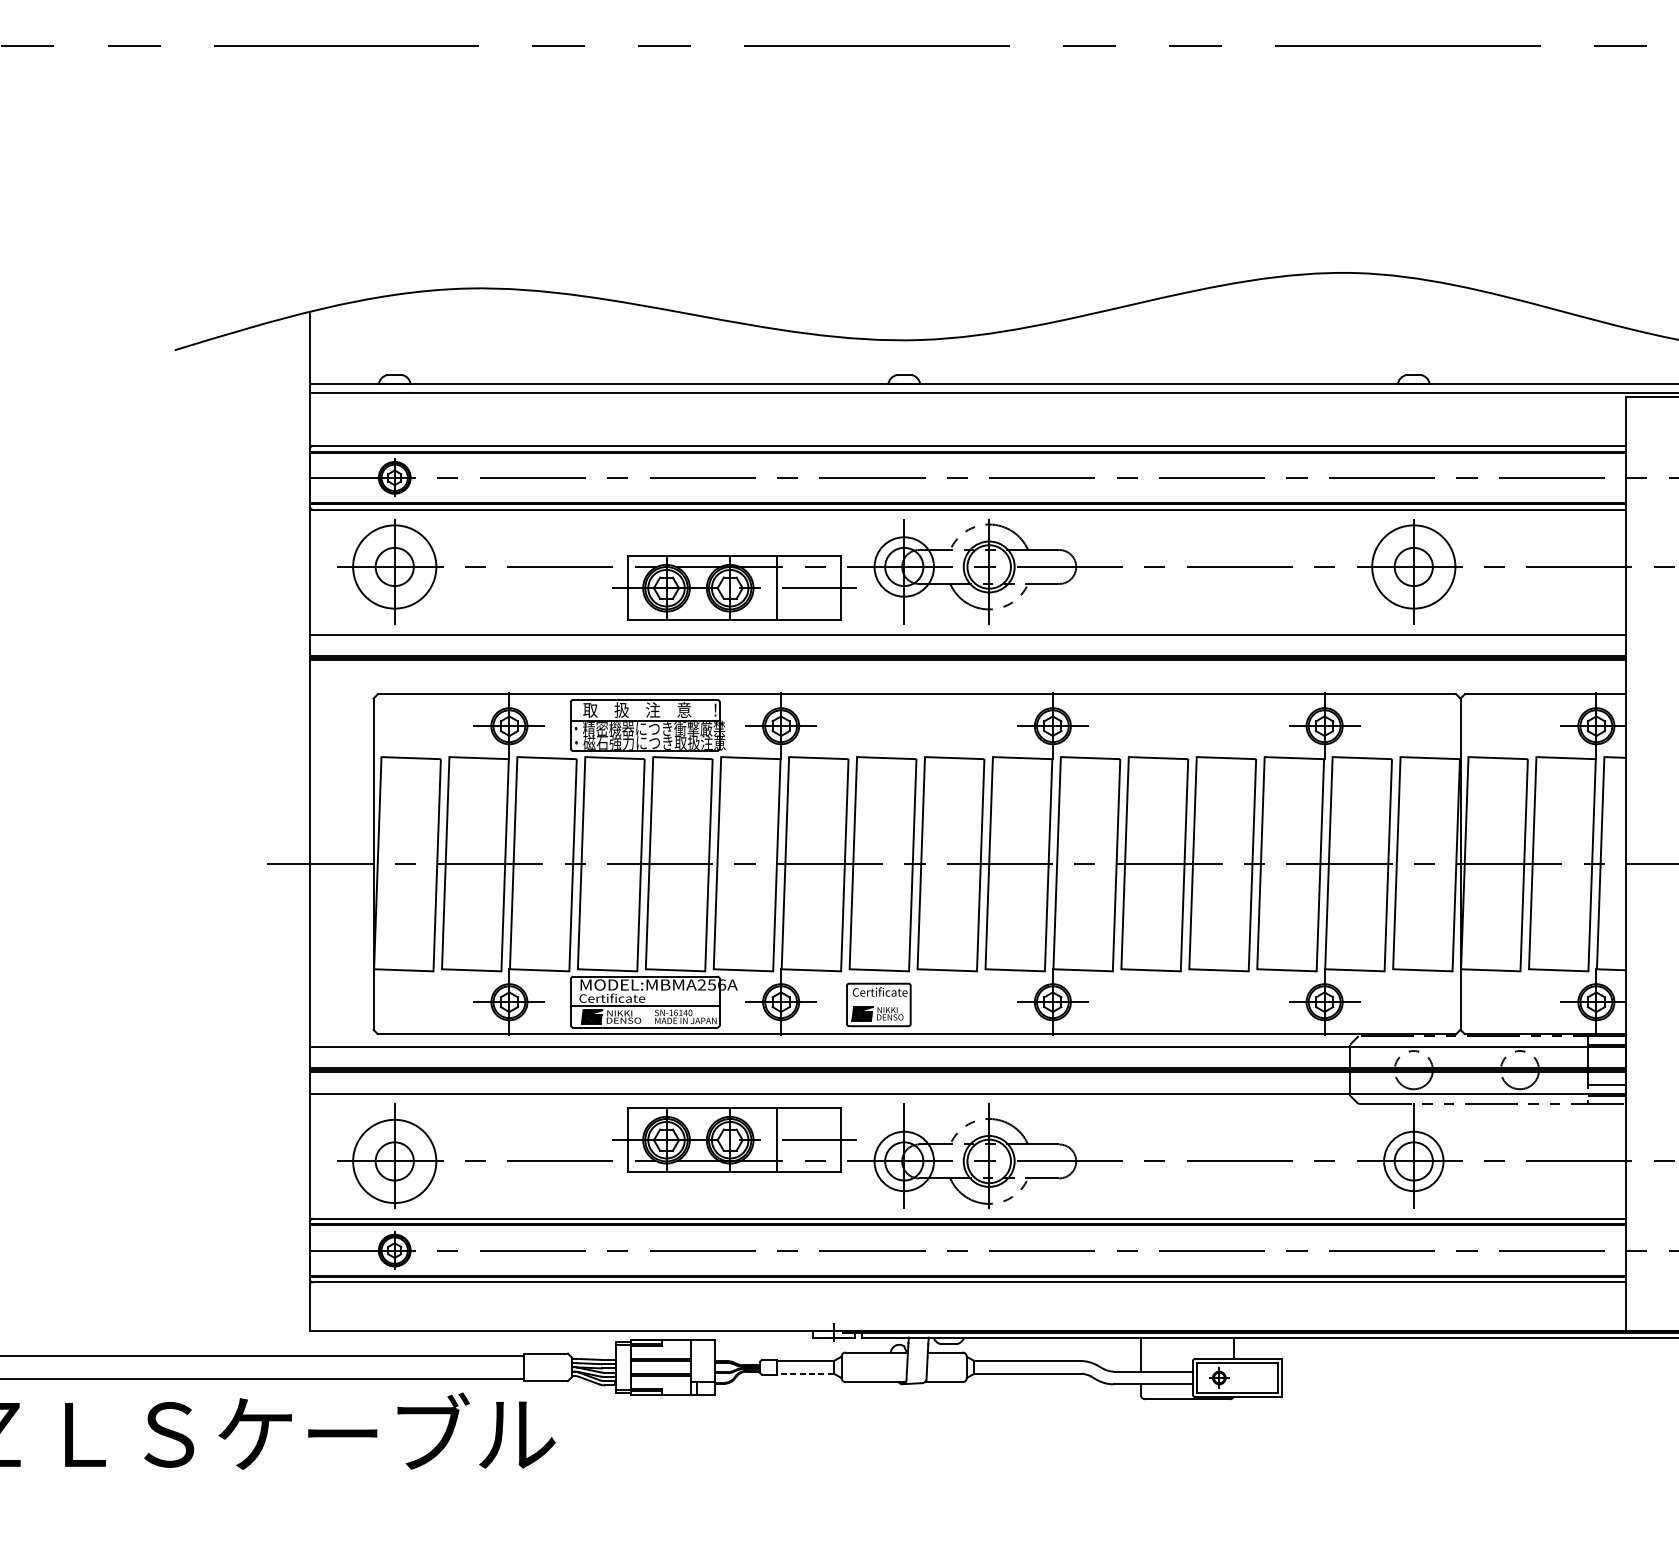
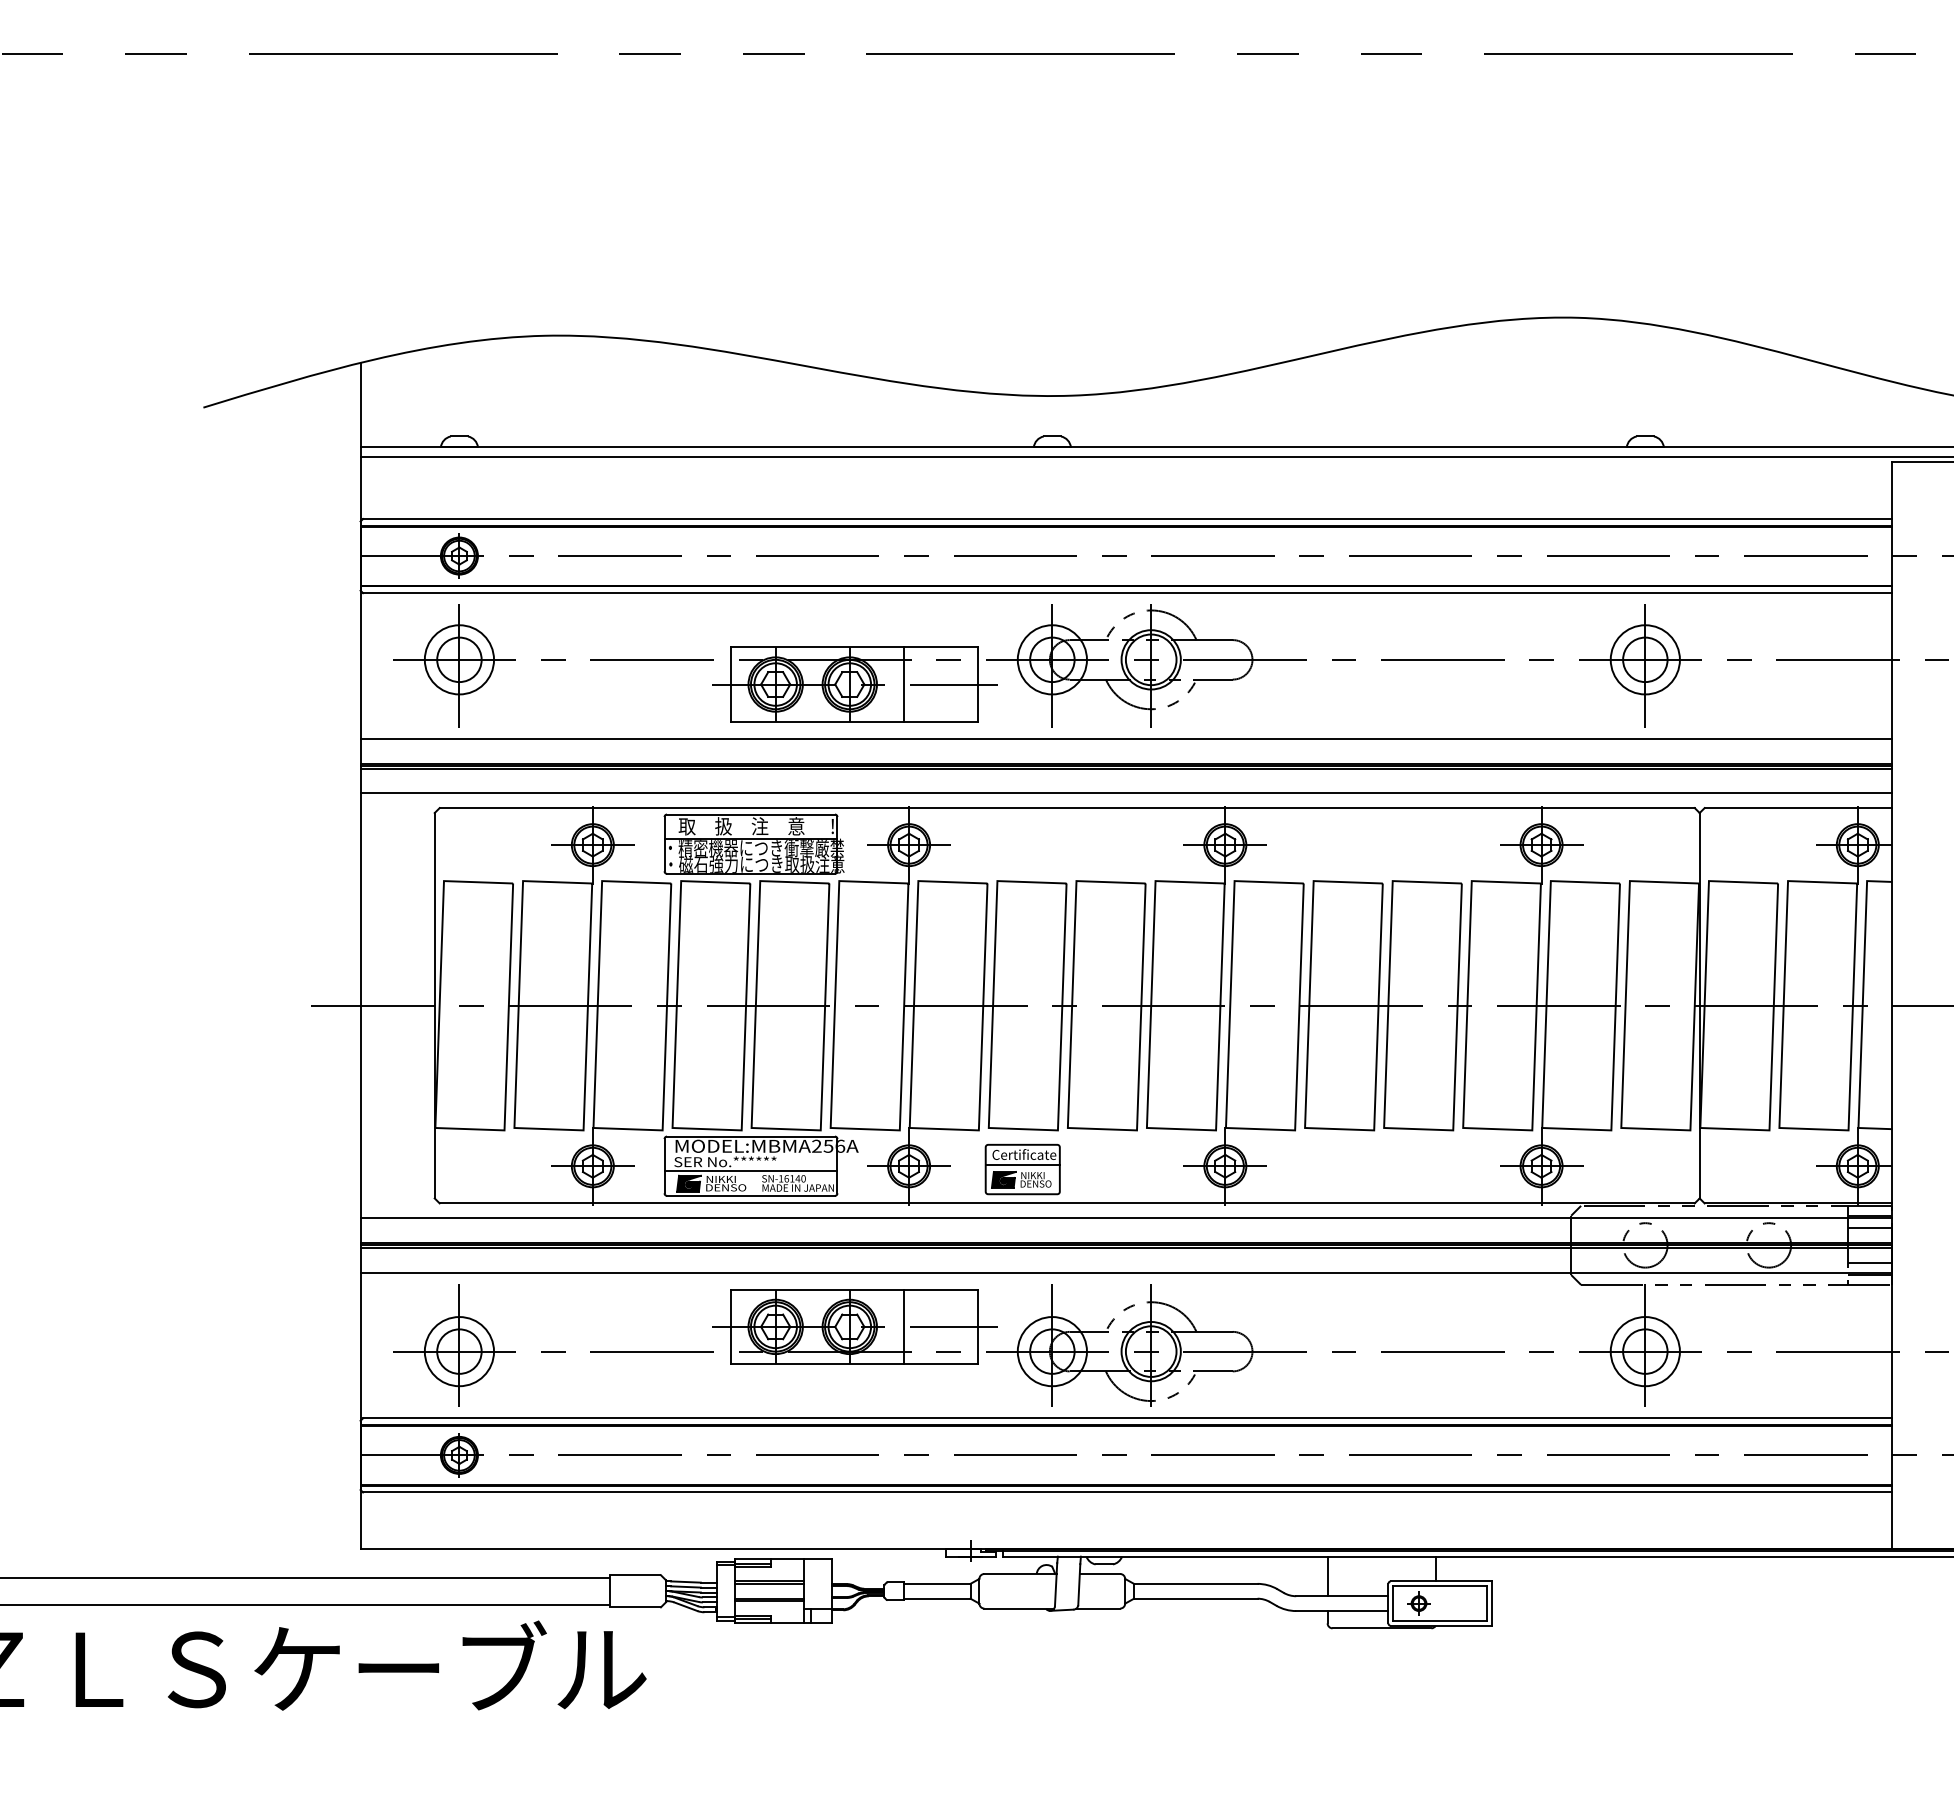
circle: (394, 566) -> (459, 659), size x0.71
circle: (1413, 566) -> (1644, 659), size x0.71
line: (967, 681) -> (1126, 793), added
text: (623, 998) -> (725, 1161), Certificate -> SER No.******
line: (878, 1000) -> (1022, 1164), added
line: (1606, 1055) -> (1869, 1228), added
circle: (394, 1161) -> (459, 1351), size x0.71
line: (804, 1373) -> (936, 1598), dashed -> solid

